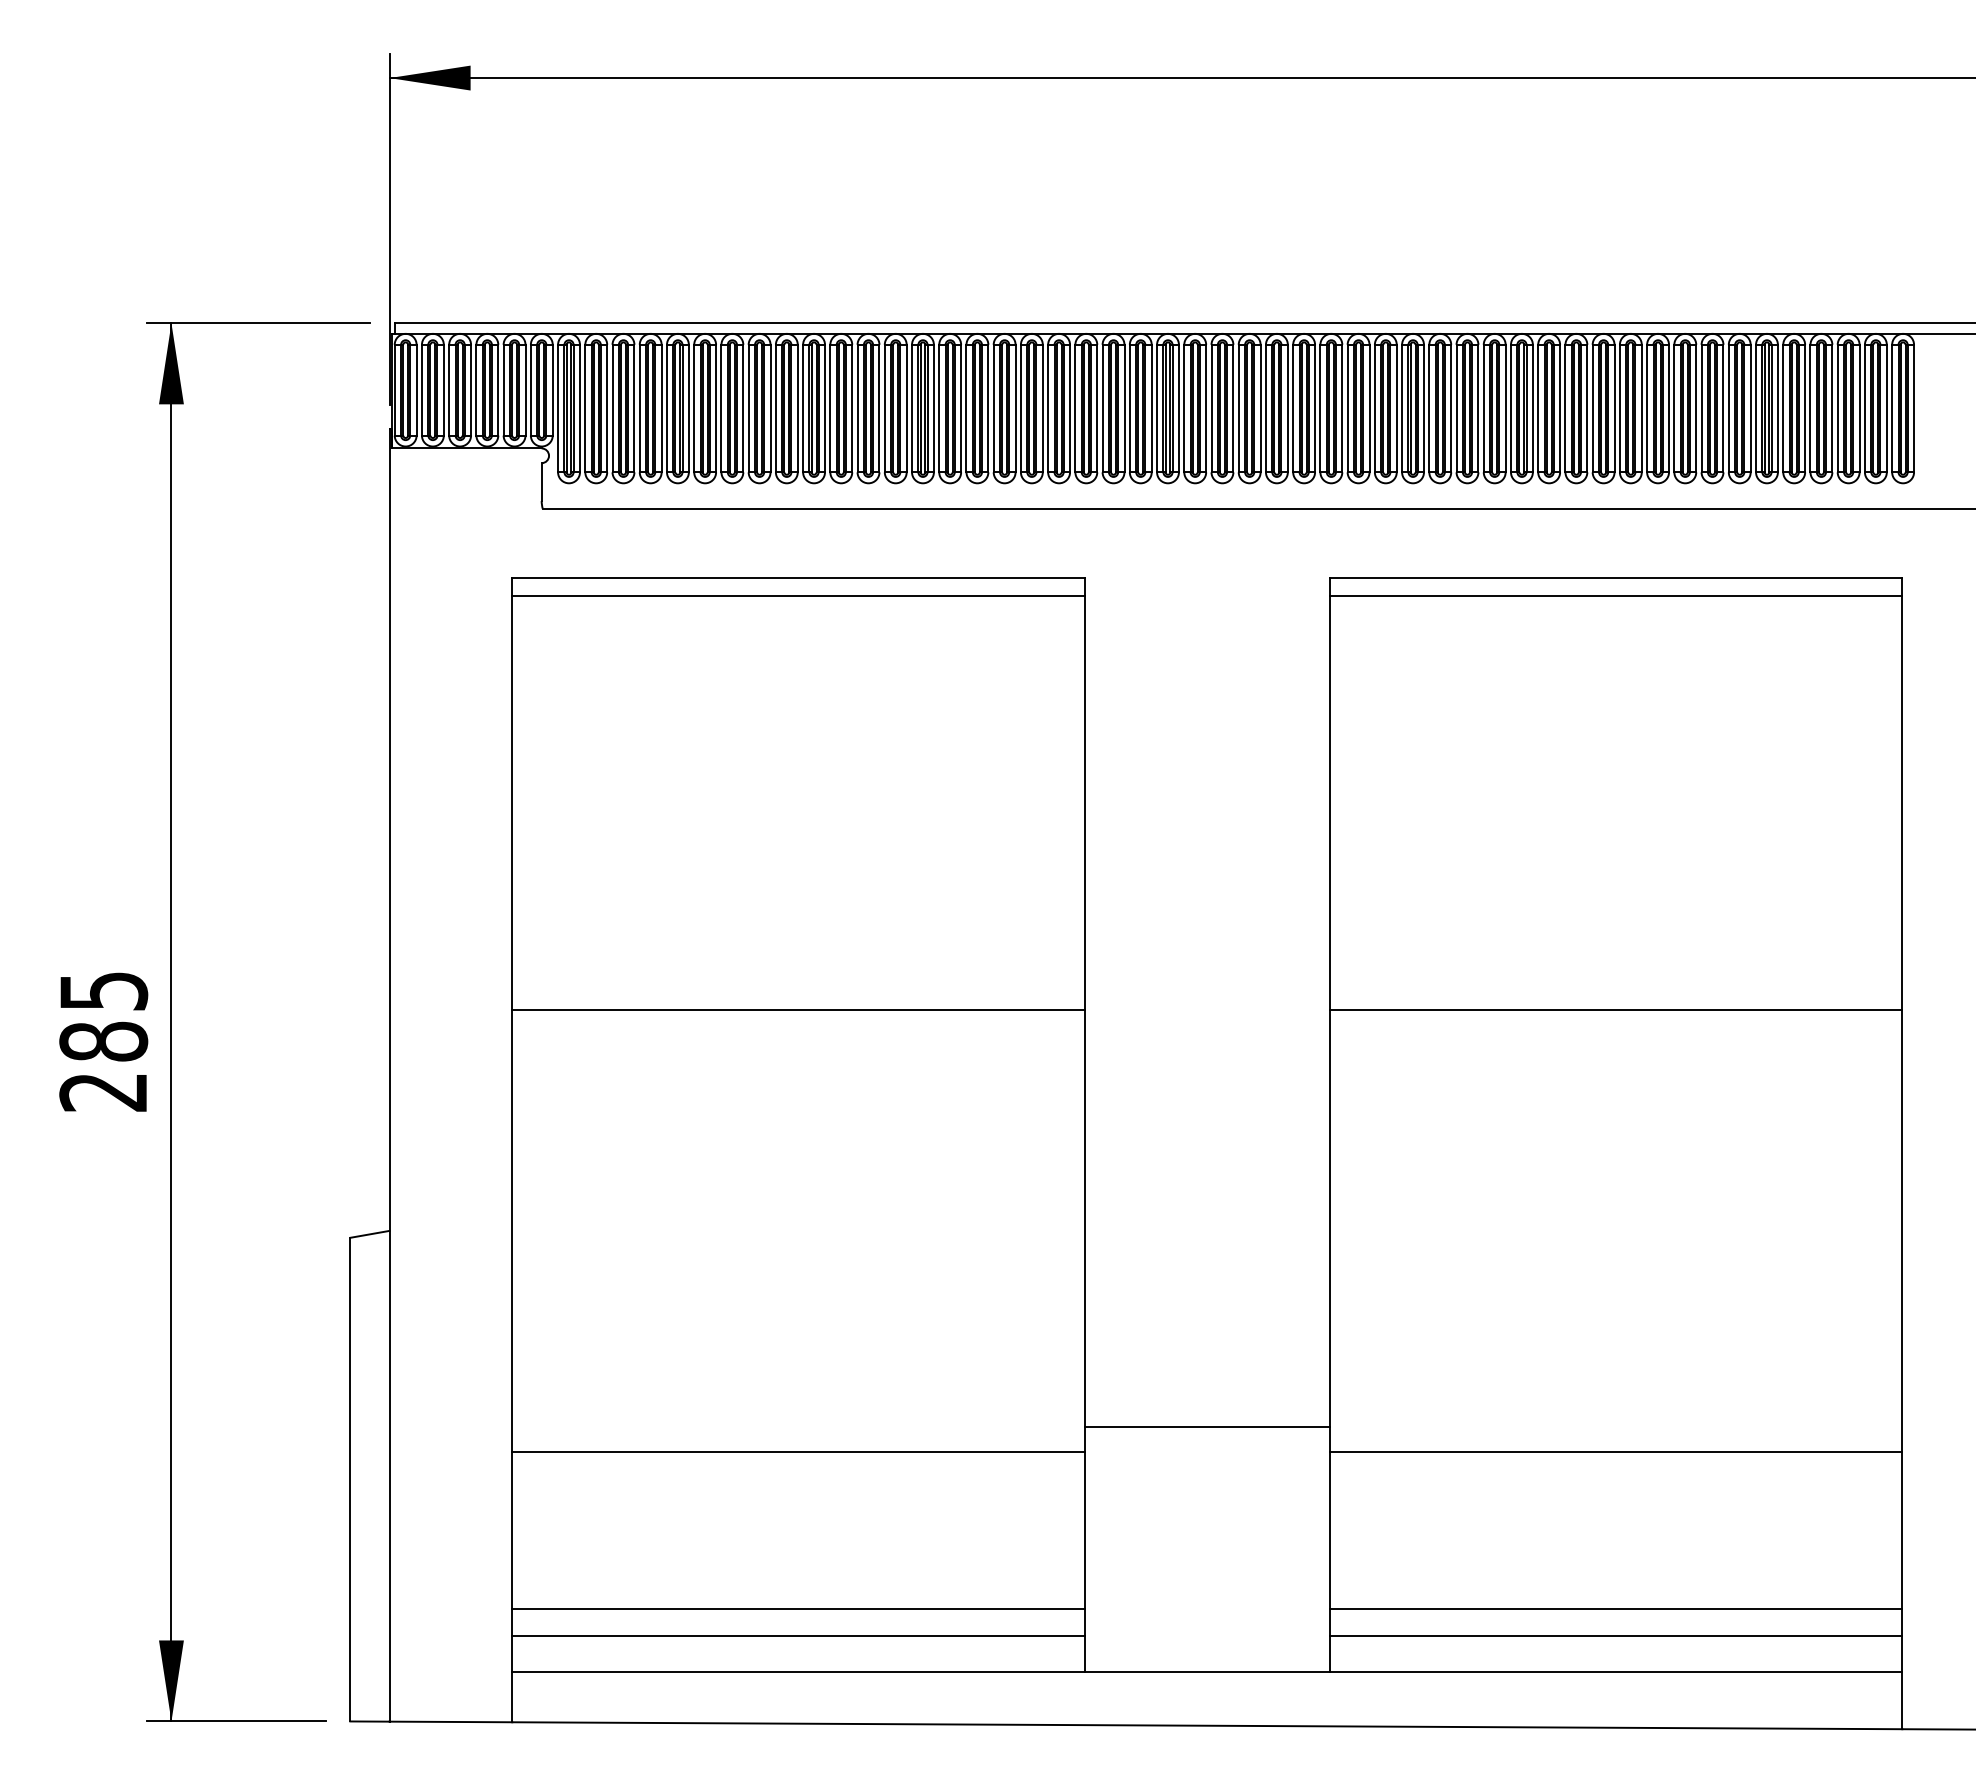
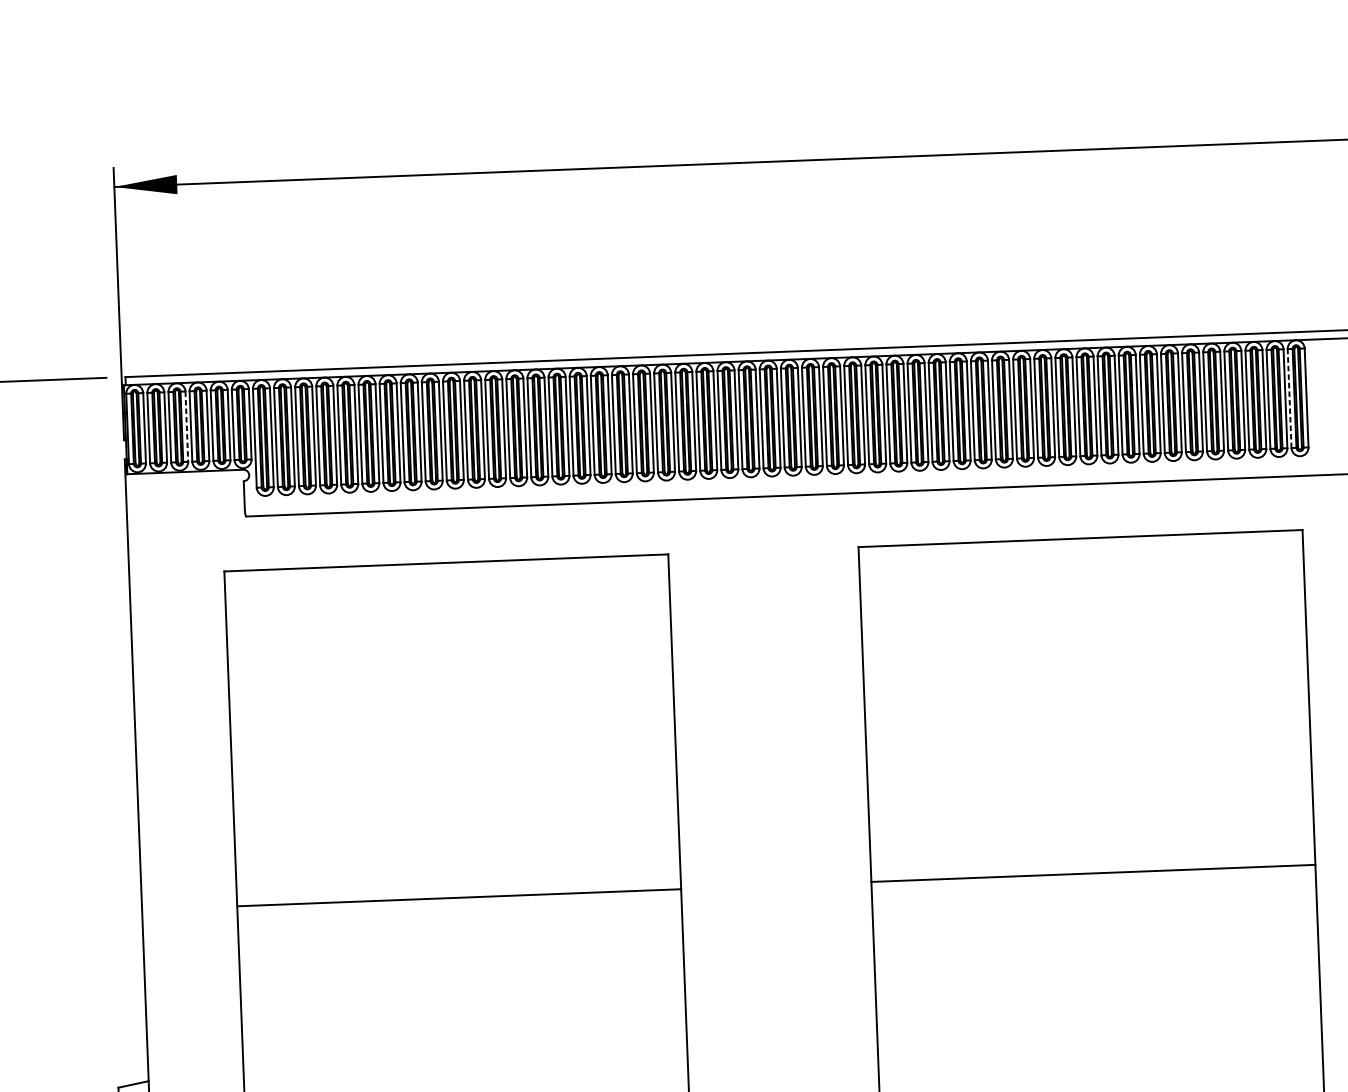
line: (471, 390) -> (187, 426), solid -> dashed
line: (1892, 408) -> (1289, 398), solid -> dashed
line: (798, 595) -> (446, 576), removed
line: (1615, 595) -> (1080, 551), removed

